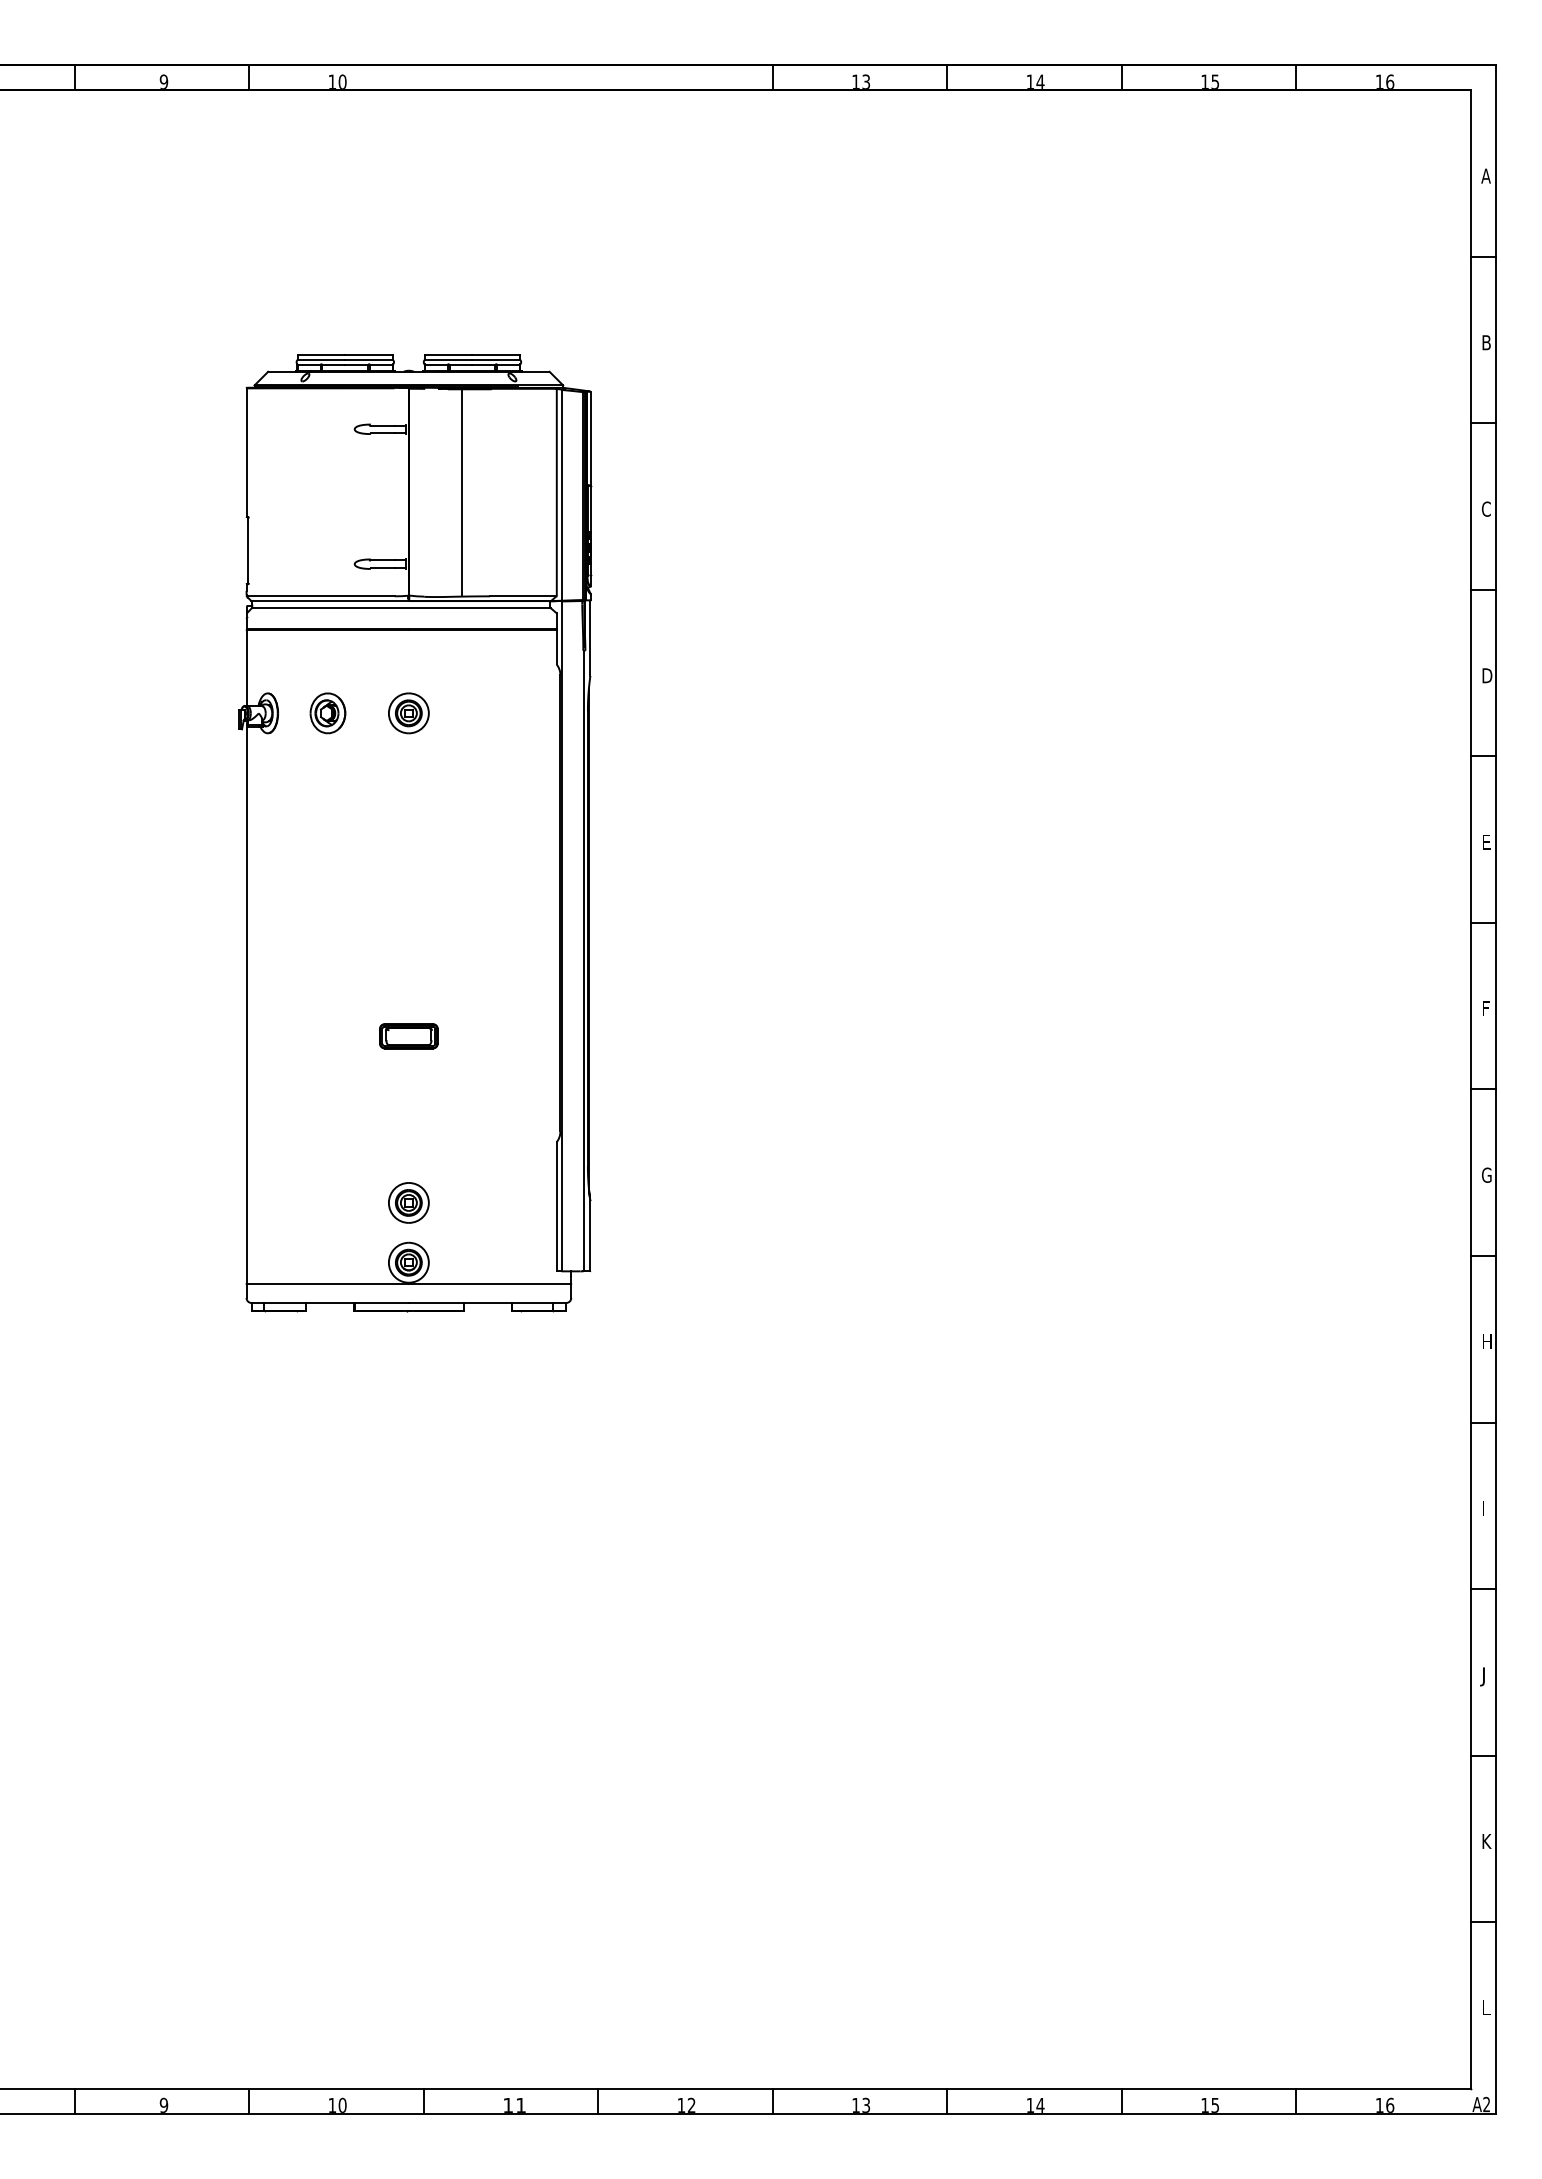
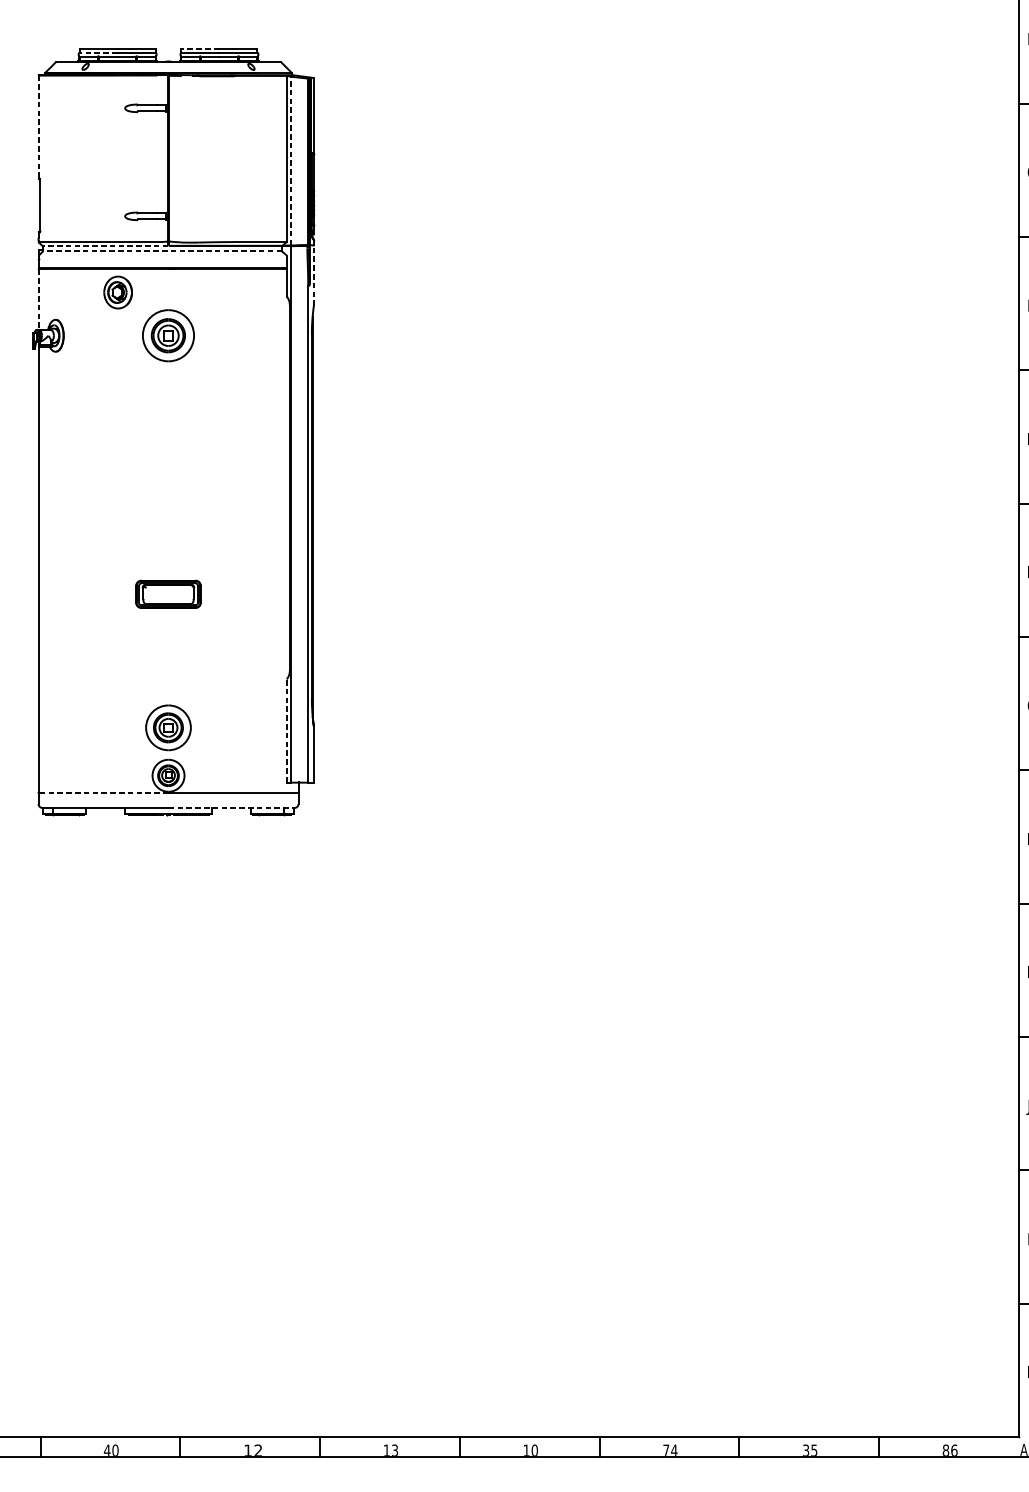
line: (448, 354) -> (200, 48), solid -> dashed
line: (321, 359) -> (98, 52), solid -> dashed
line: (246, 453) -> (38, 127), solid -> dashed
line: (462, 492) -> (211, 158), removed
line: (562, 494) -> (291, 160), solid -> dashed
line: (329, 601) -> (104, 246), solid -> dashed
line: (400, 607) -> (161, 251), solid -> dashed
line: (590, 638) -> (313, 275), solid -> dashed
line: (246, 668) -> (38, 299), solid -> dashed
part: (327, 713) -> (117, 292), moved
part: (408, 713) -> (168, 335), size x1.6
part: (408, 1036) -> (168, 594), size x1.4
part: (408, 1202) -> (168, 727), size x1.4
line: (556, 1206) -> (286, 730), solid -> dashed
line: (328, 1284) -> (104, 793), solid -> dashed
line: (487, 1303) -> (231, 808), solid -> dashed
text: (520, 2104) -> (257, 1449), 11 -> 12
text: (866, 2104) -> (534, 1449), 13 -> 10
text: (1204, 2104) -> (805, 1449), 15 -> 35
text: (1379, 2104) -> (945, 1449), 16 -> 86
text: (332, 2105) -> (107, 1450), 10 -> 40
text: (691, 2105) -> (394, 1450), 12 -> 13
text: (1030, 2105) -> (666, 1450), 14 -> 74

